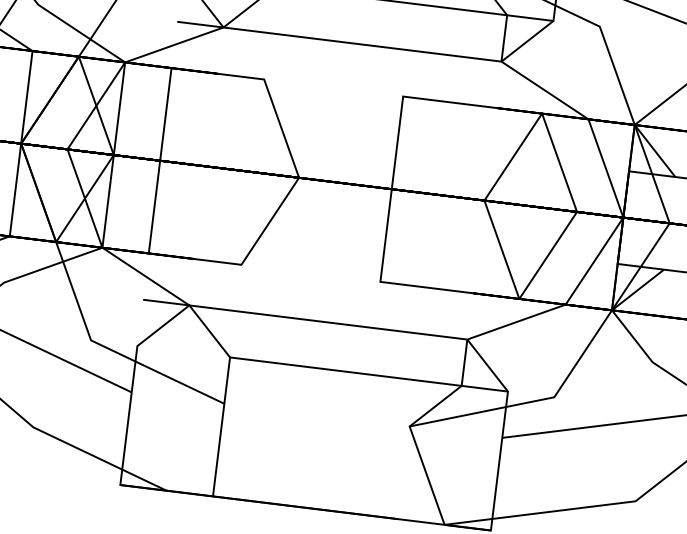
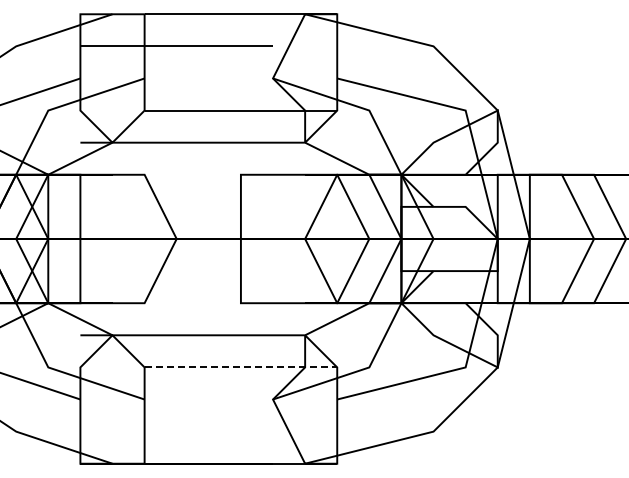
line: (369, 374) -> (241, 367), solid -> dashed

